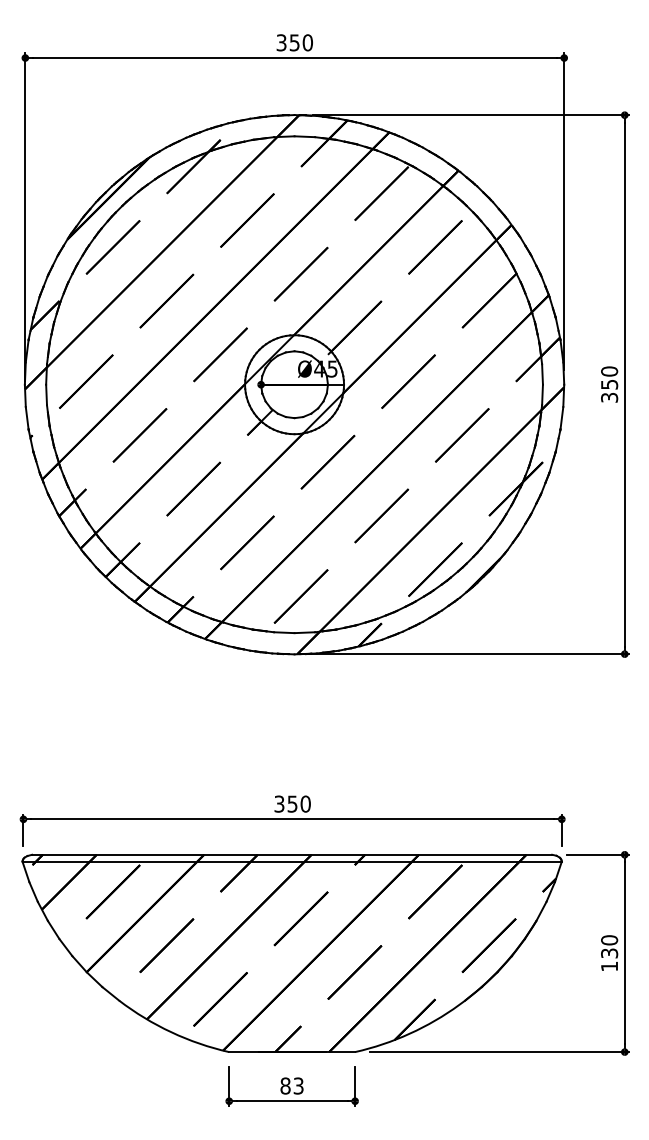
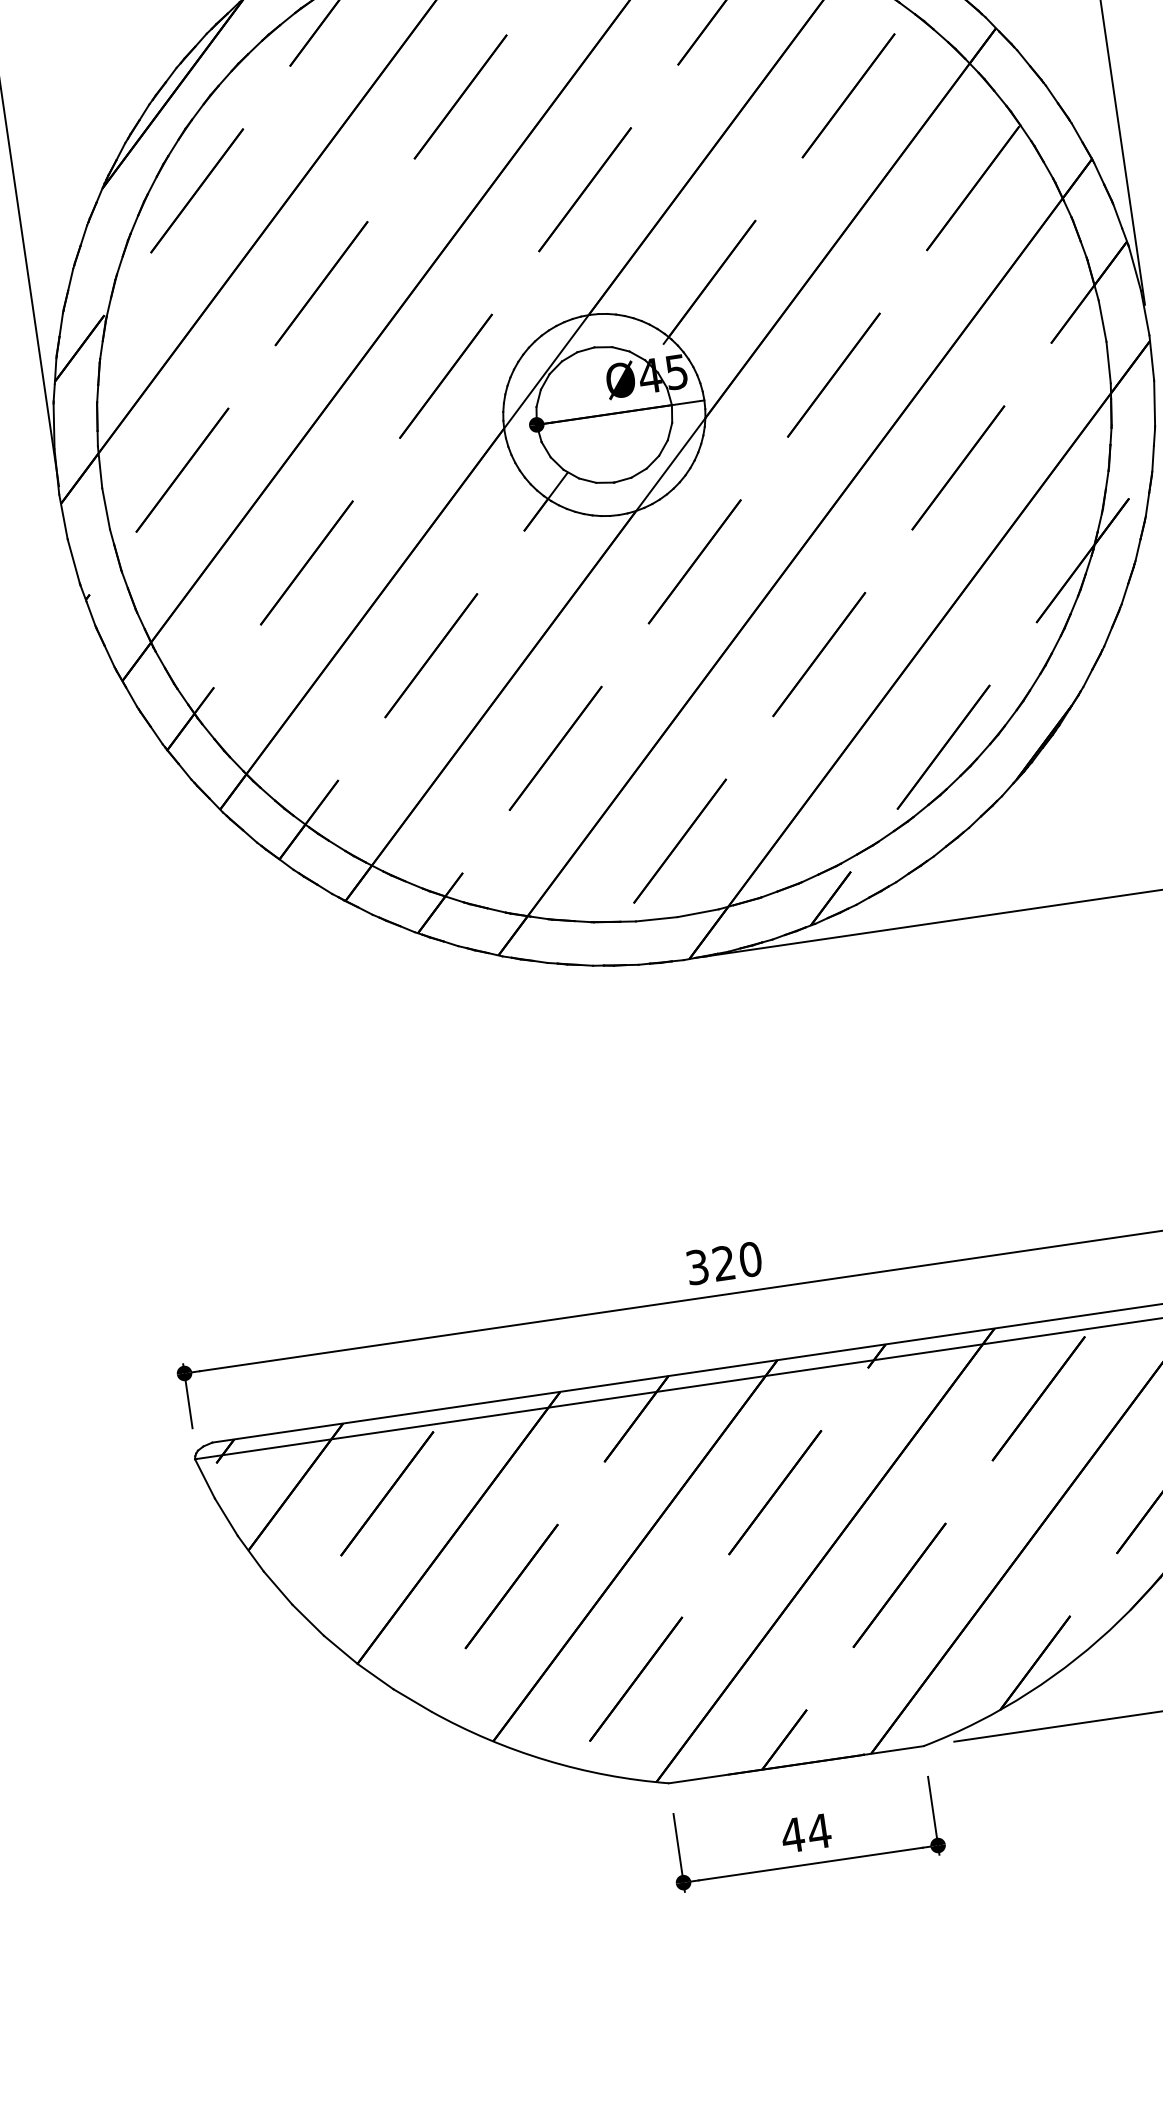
text: (292, 803) -> (723, 1262), 350 -> 320
text: (292, 1085) -> (806, 1832), 83 -> 44

